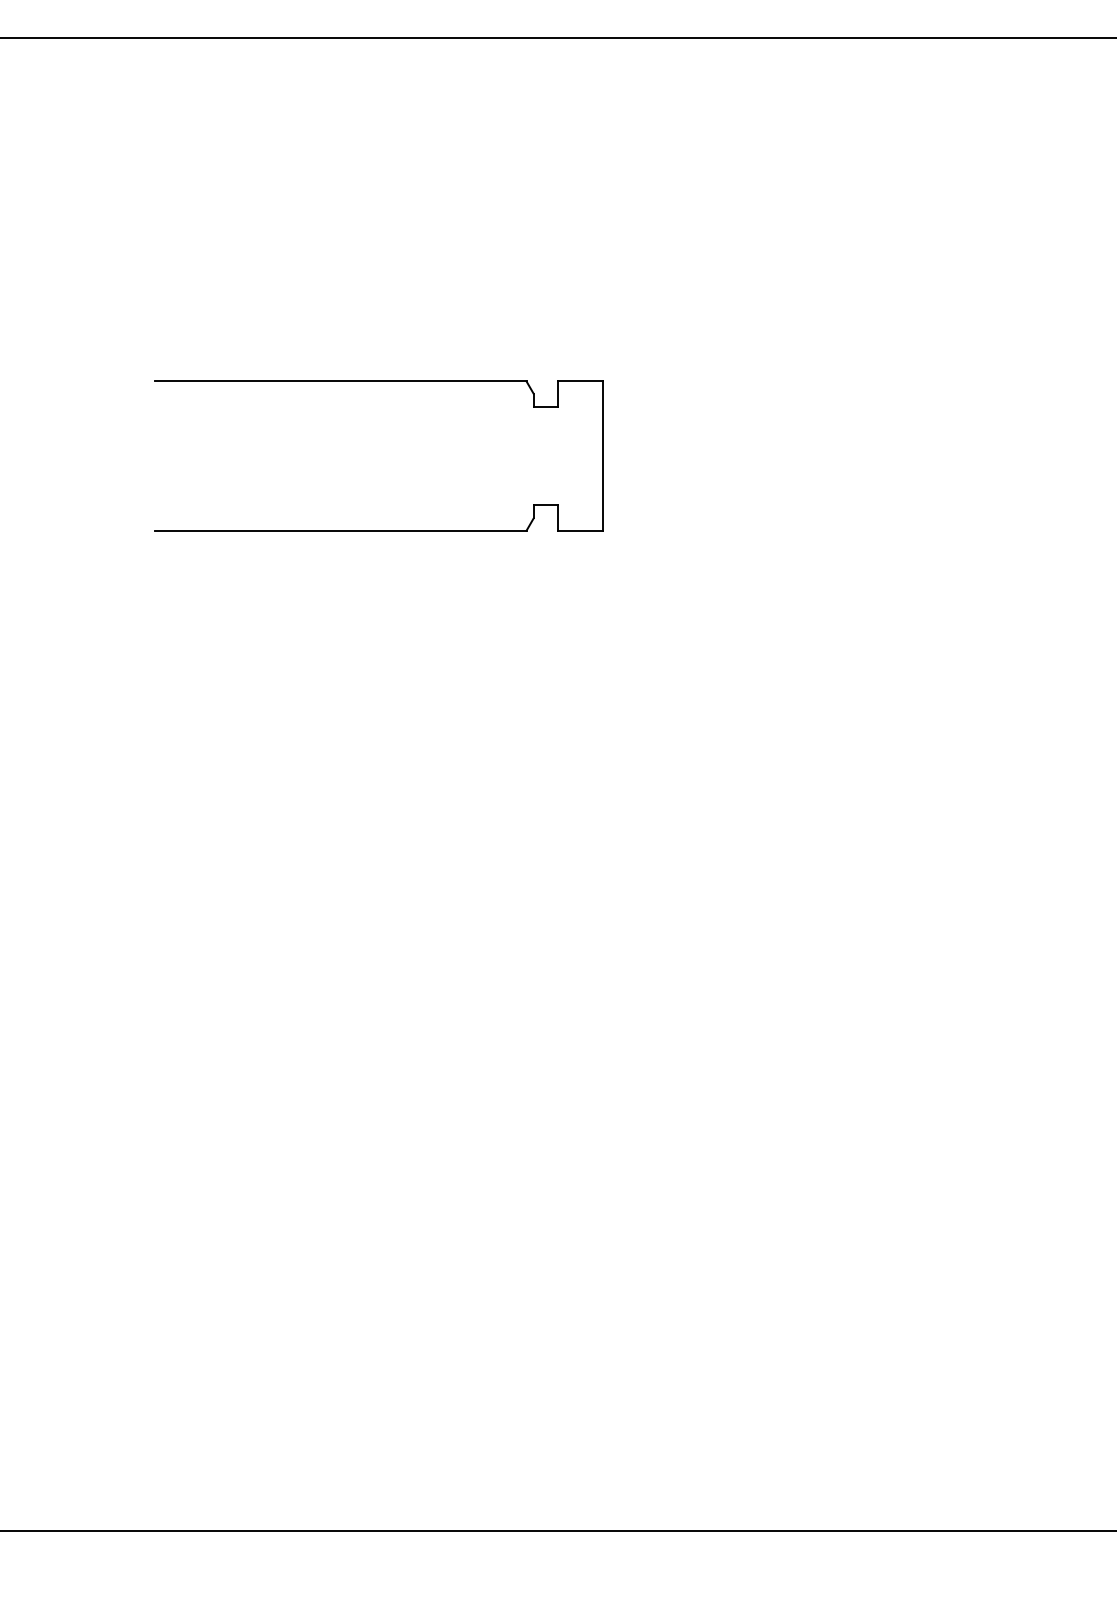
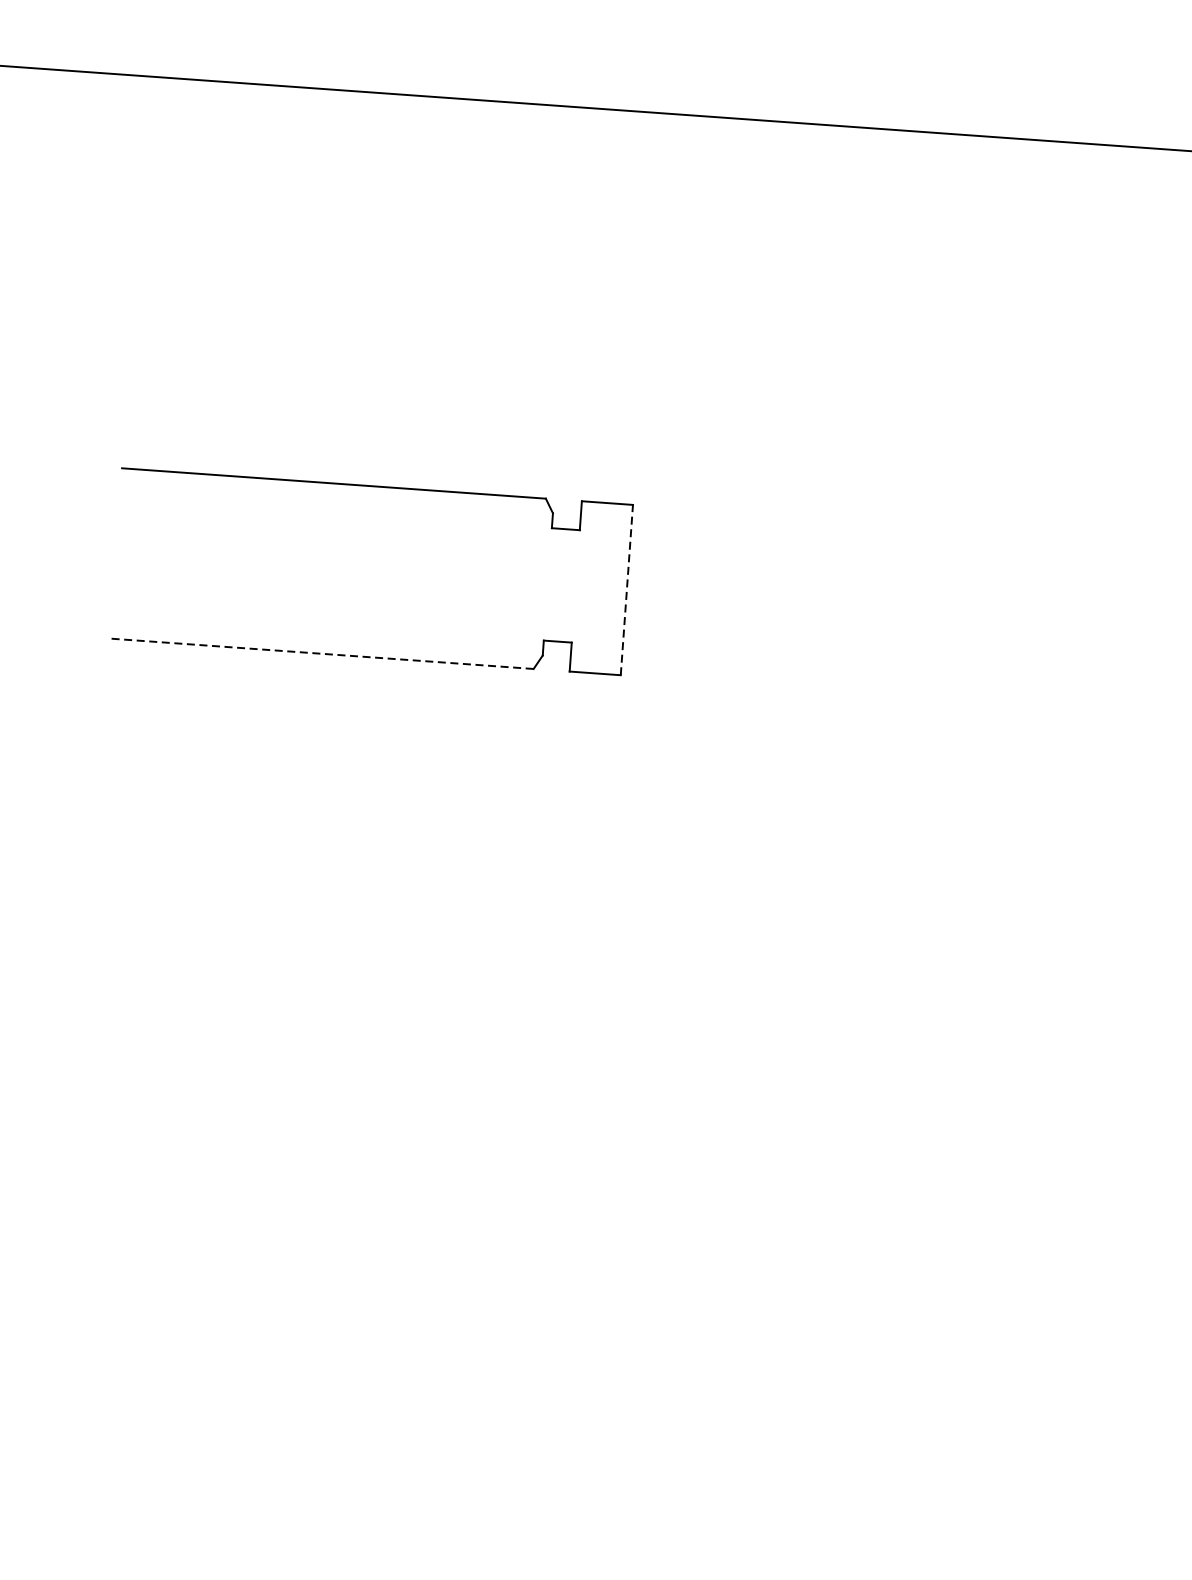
line: (602, 456) -> (626, 590), solid -> dashed
line: (340, 530) -> (321, 653), solid -> dashed

